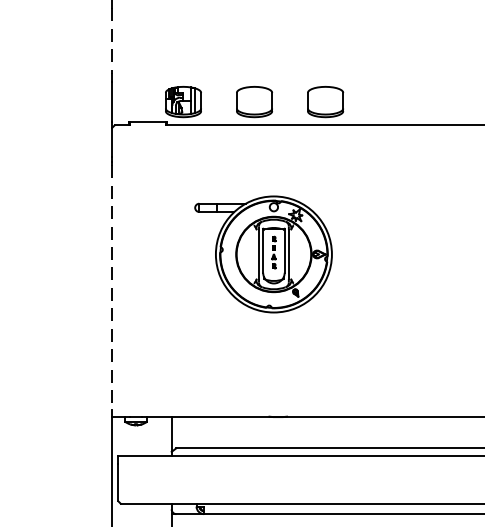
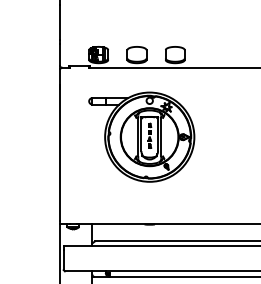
line: (112, 41) -> (60, 22), dashed -> solid
part: (262, 253) -> (141, 136), size x1.43
line: (112, 286) -> (60, 154), dashed -> solid

